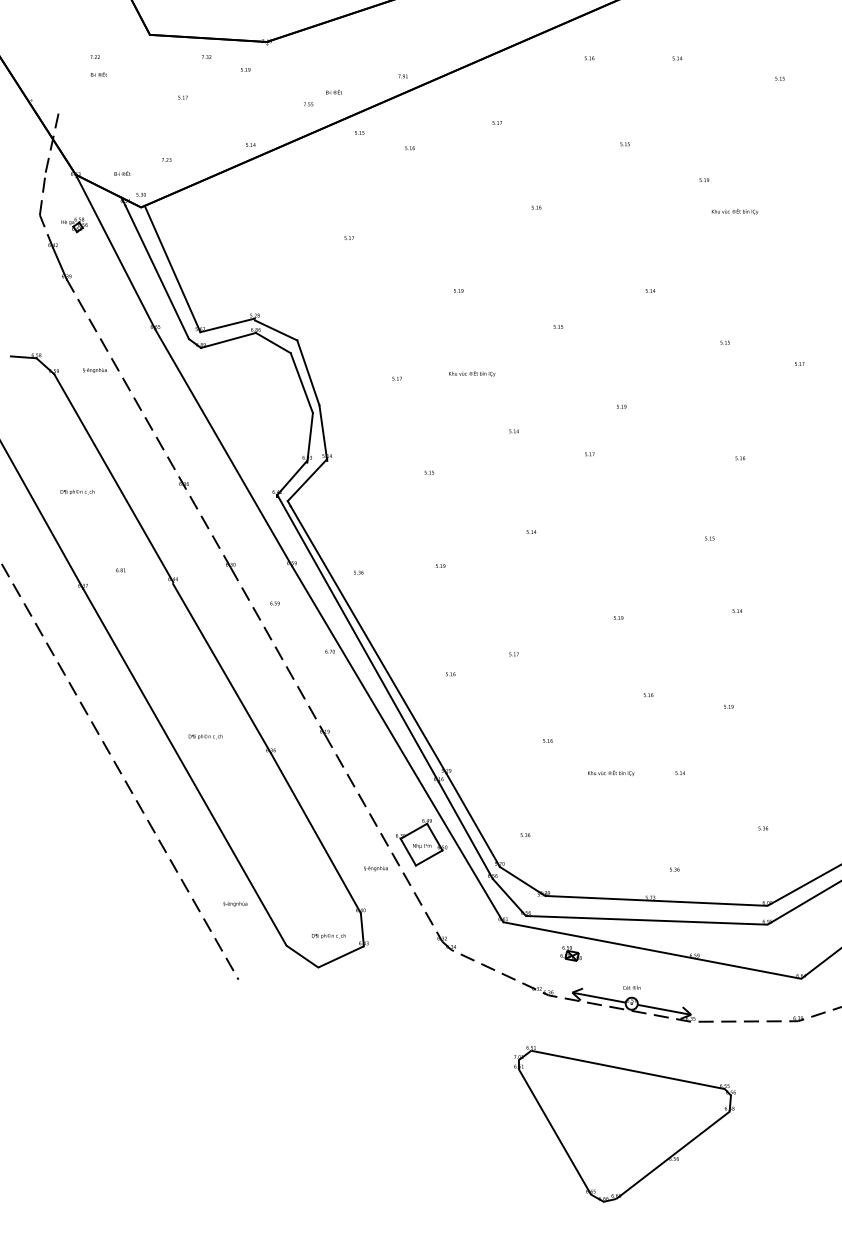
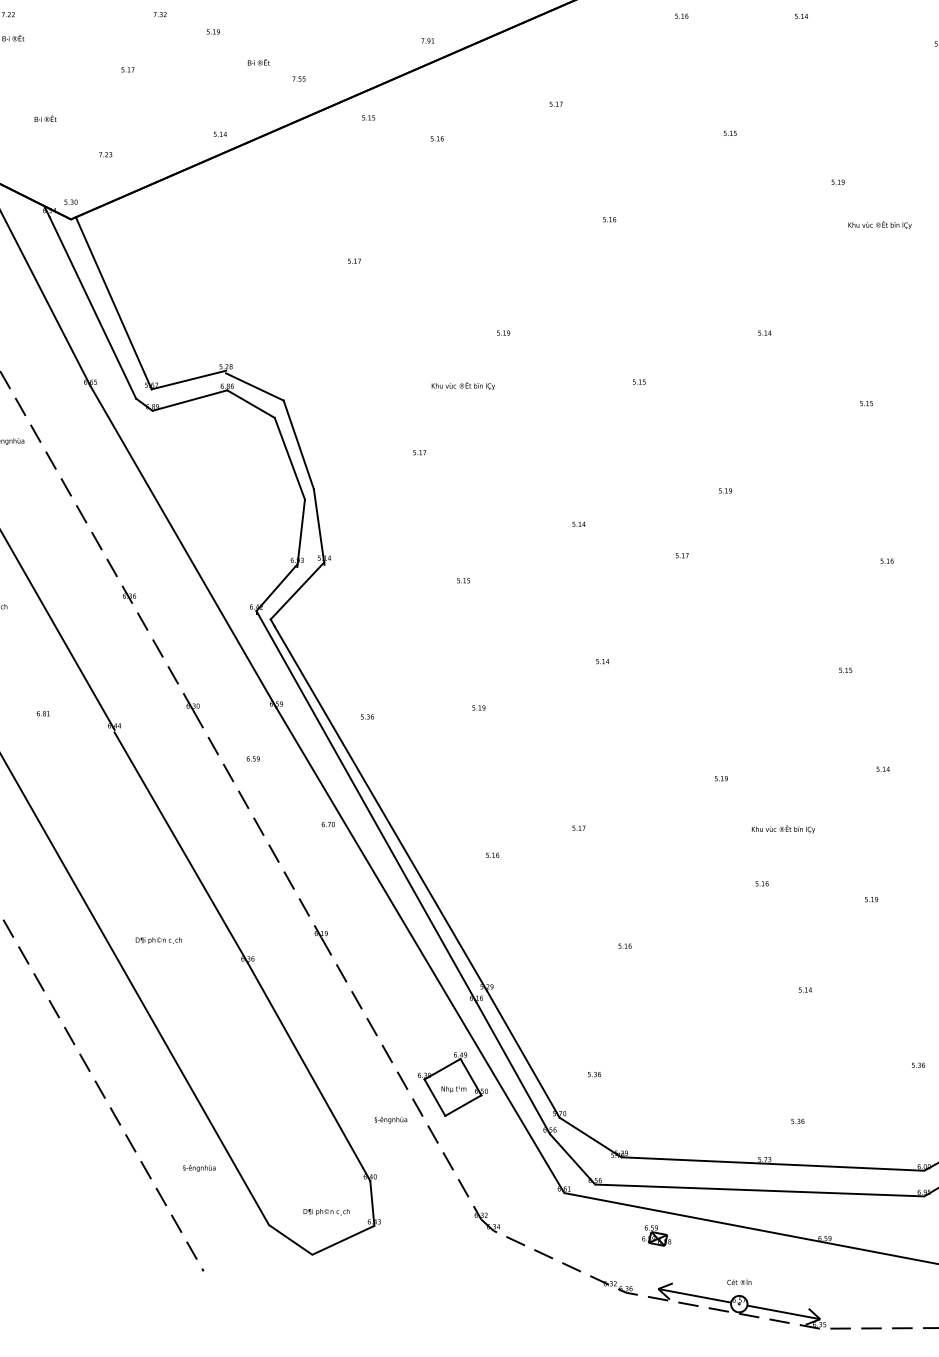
text: (333, 92) -> (258, 62), moved
text: (122, 173) -> (45, 118), moved
text: (472, 373) -> (463, 385), moved
text: (611, 772) -> (783, 828), moved

